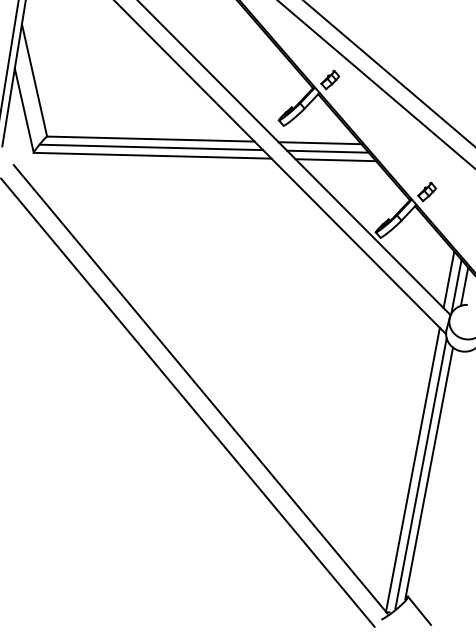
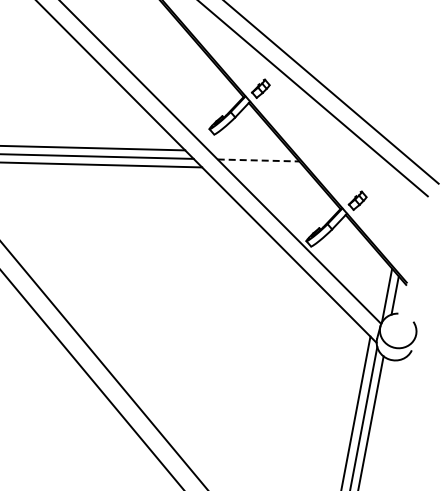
line: (319, 143) -> (250, 152), removed
line: (327, 151) -> (258, 160), solid -> dashed
line: (335, 160) -> (266, 169), removed
line: (448, 279) -> (379, 288), removed

